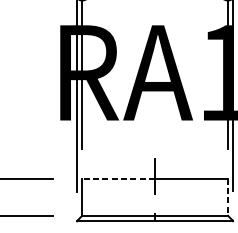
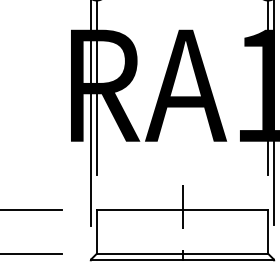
line: (118, 179) -> (139, 210), dashed -> solid
line: (228, 196) -> (268, 231), dashed -> solid

